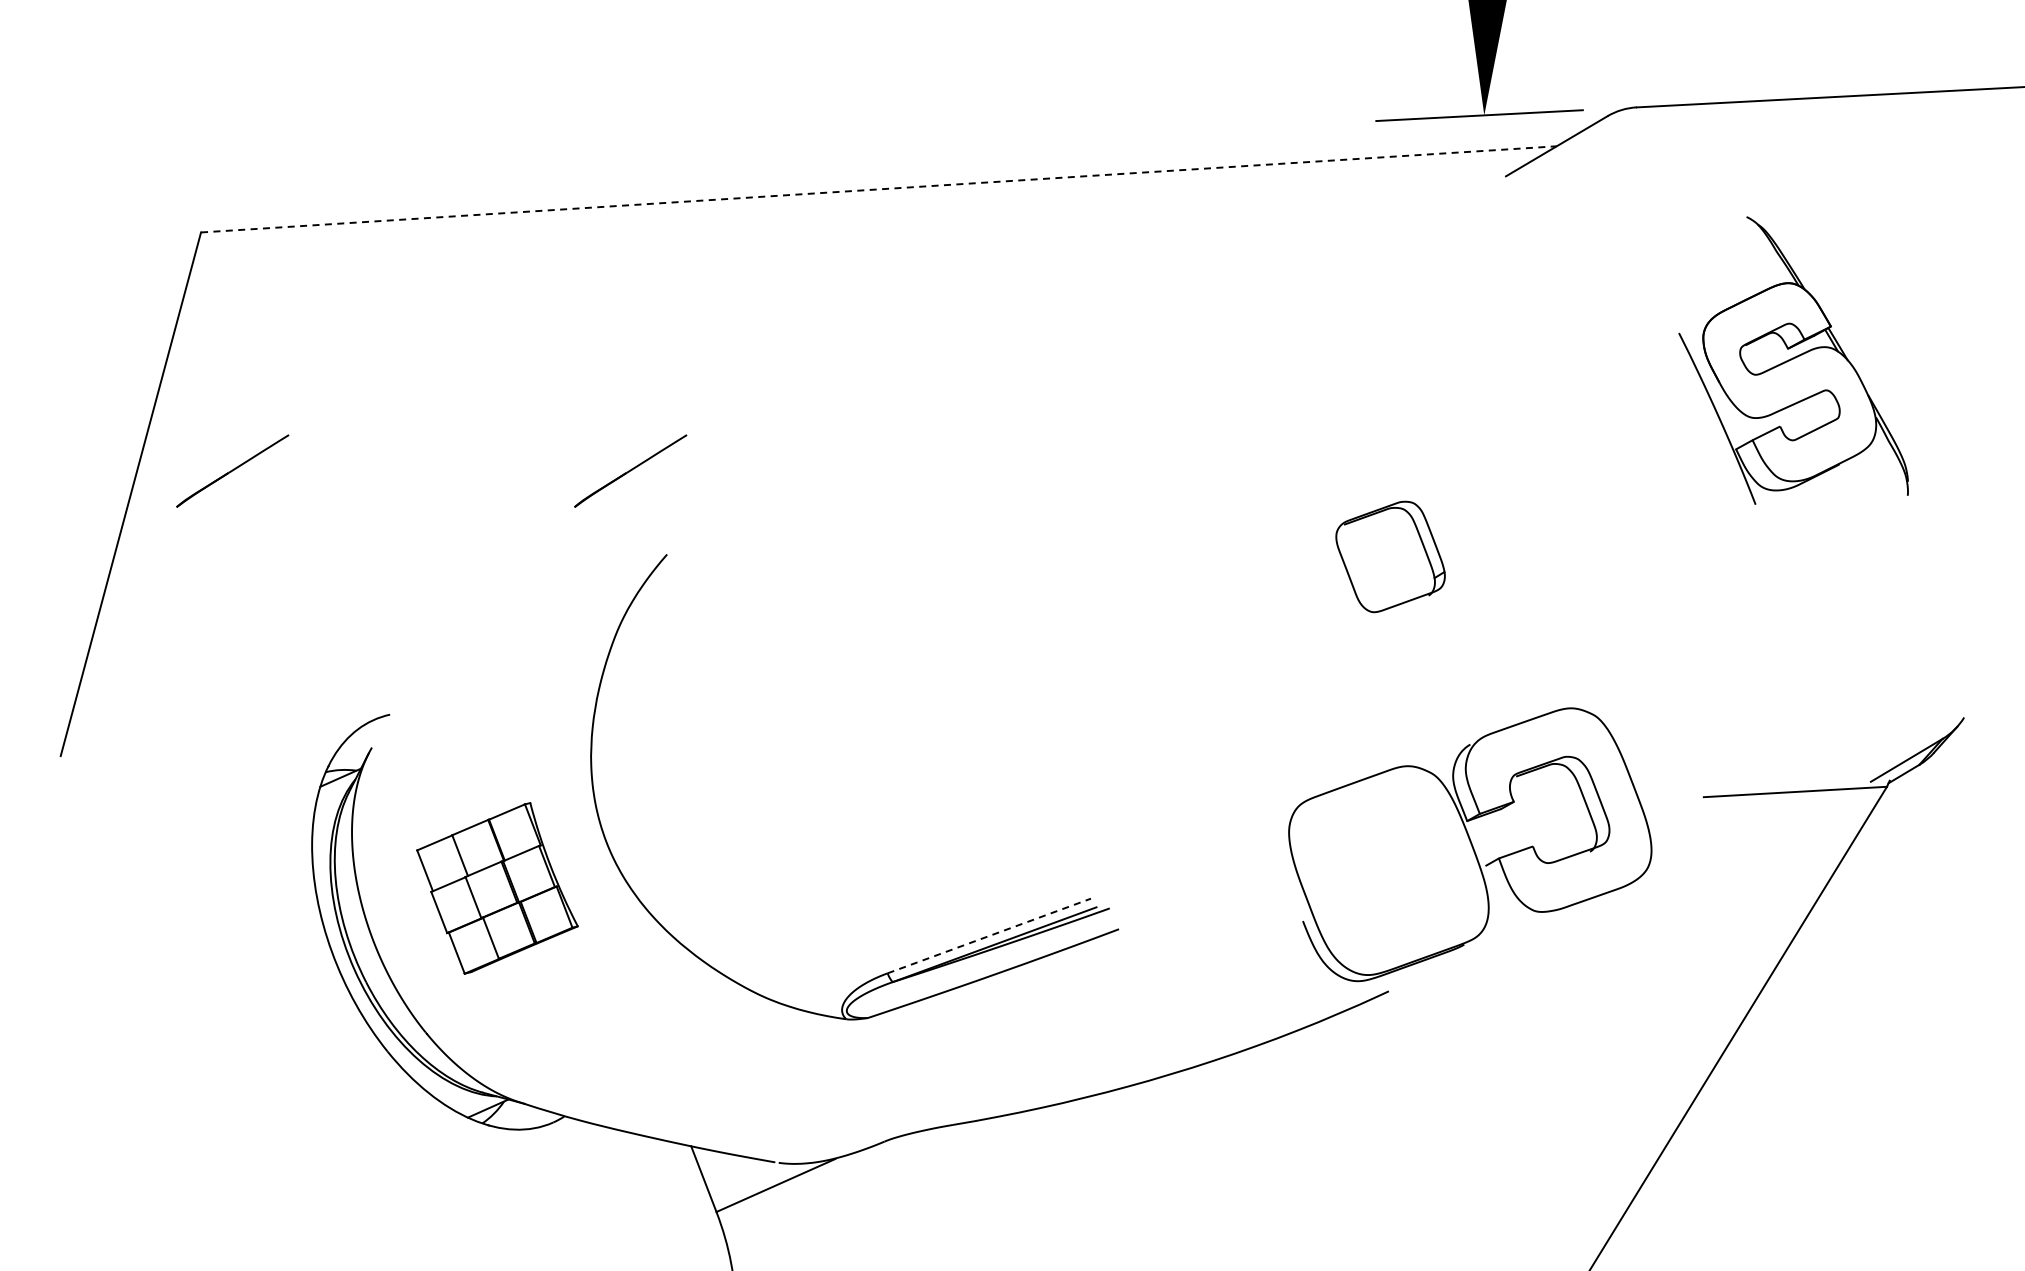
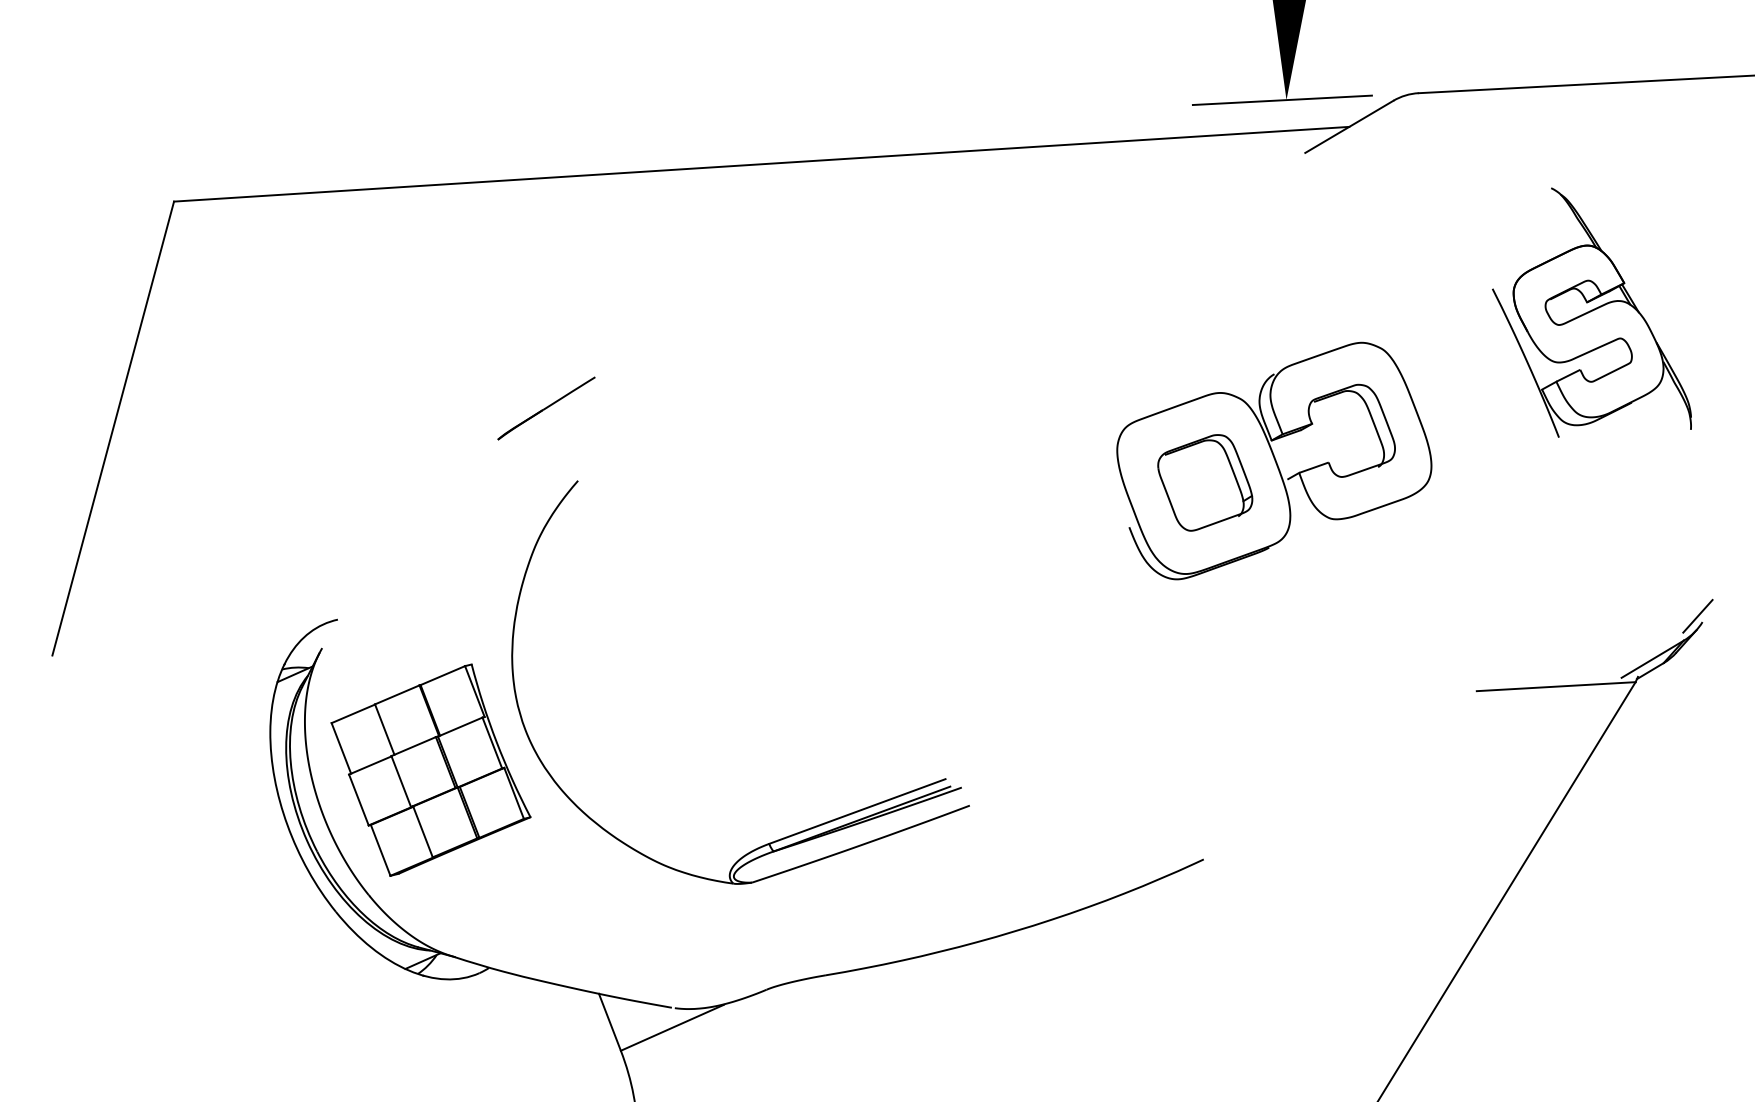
line: (879, 189) -> (762, 164), dashed -> solid
part: (1793, 360) -> (1591, 312), moved
part: (232, 470) -> (201, 407), removed
line: (1958, 710) -> (1697, 616), added
part: (1470, 844) -> (1274, 460), moved
part: (497, 888) -> (431, 770), size x1.43
line: (989, 935) -> (857, 811), dashed -> solid

